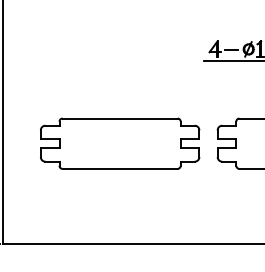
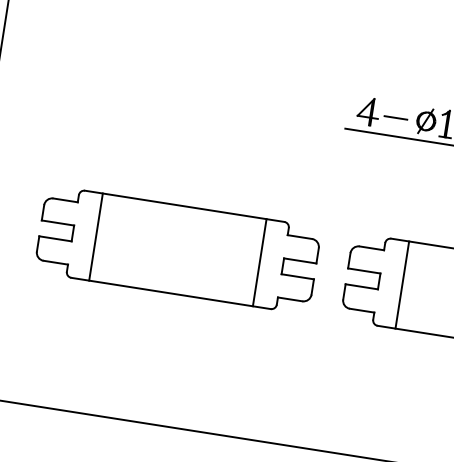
line: (72, 143) -> (95, 236), added
line: (167, 143) -> (260, 262), added
line: (249, 143) -> (402, 284), added

